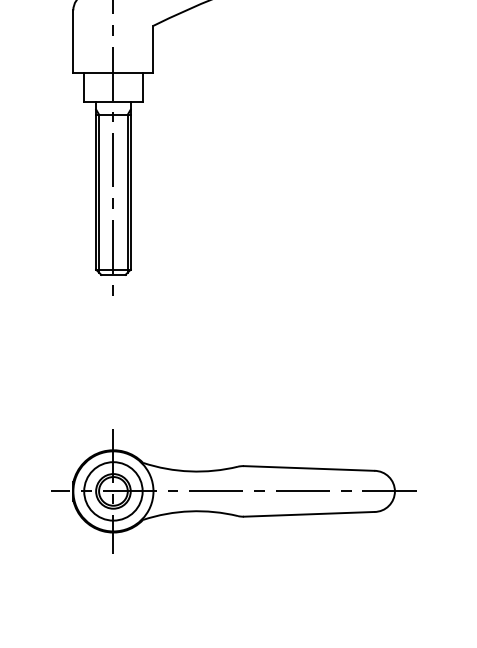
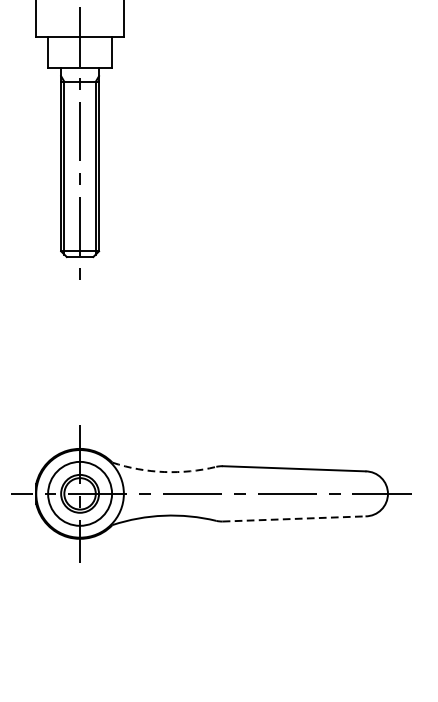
arc: (190, 471) -> (164, 472), solid -> dashed
line: (309, 514) -> (294, 519), solid -> dashed

